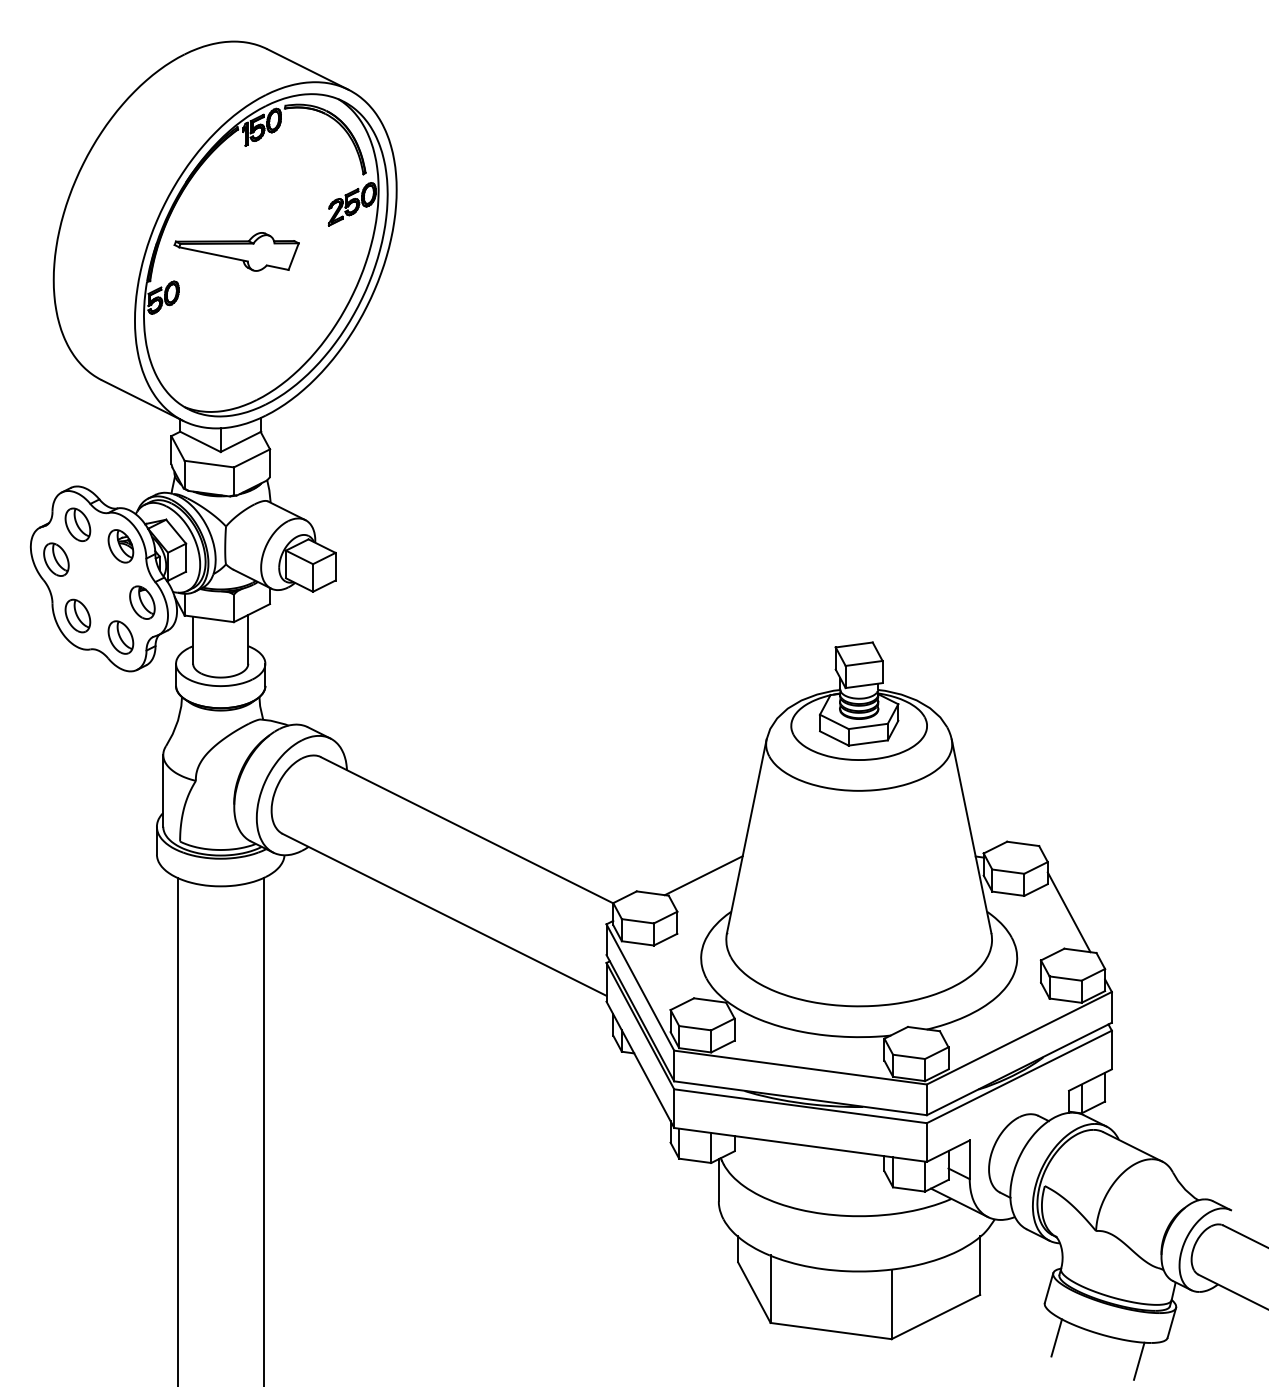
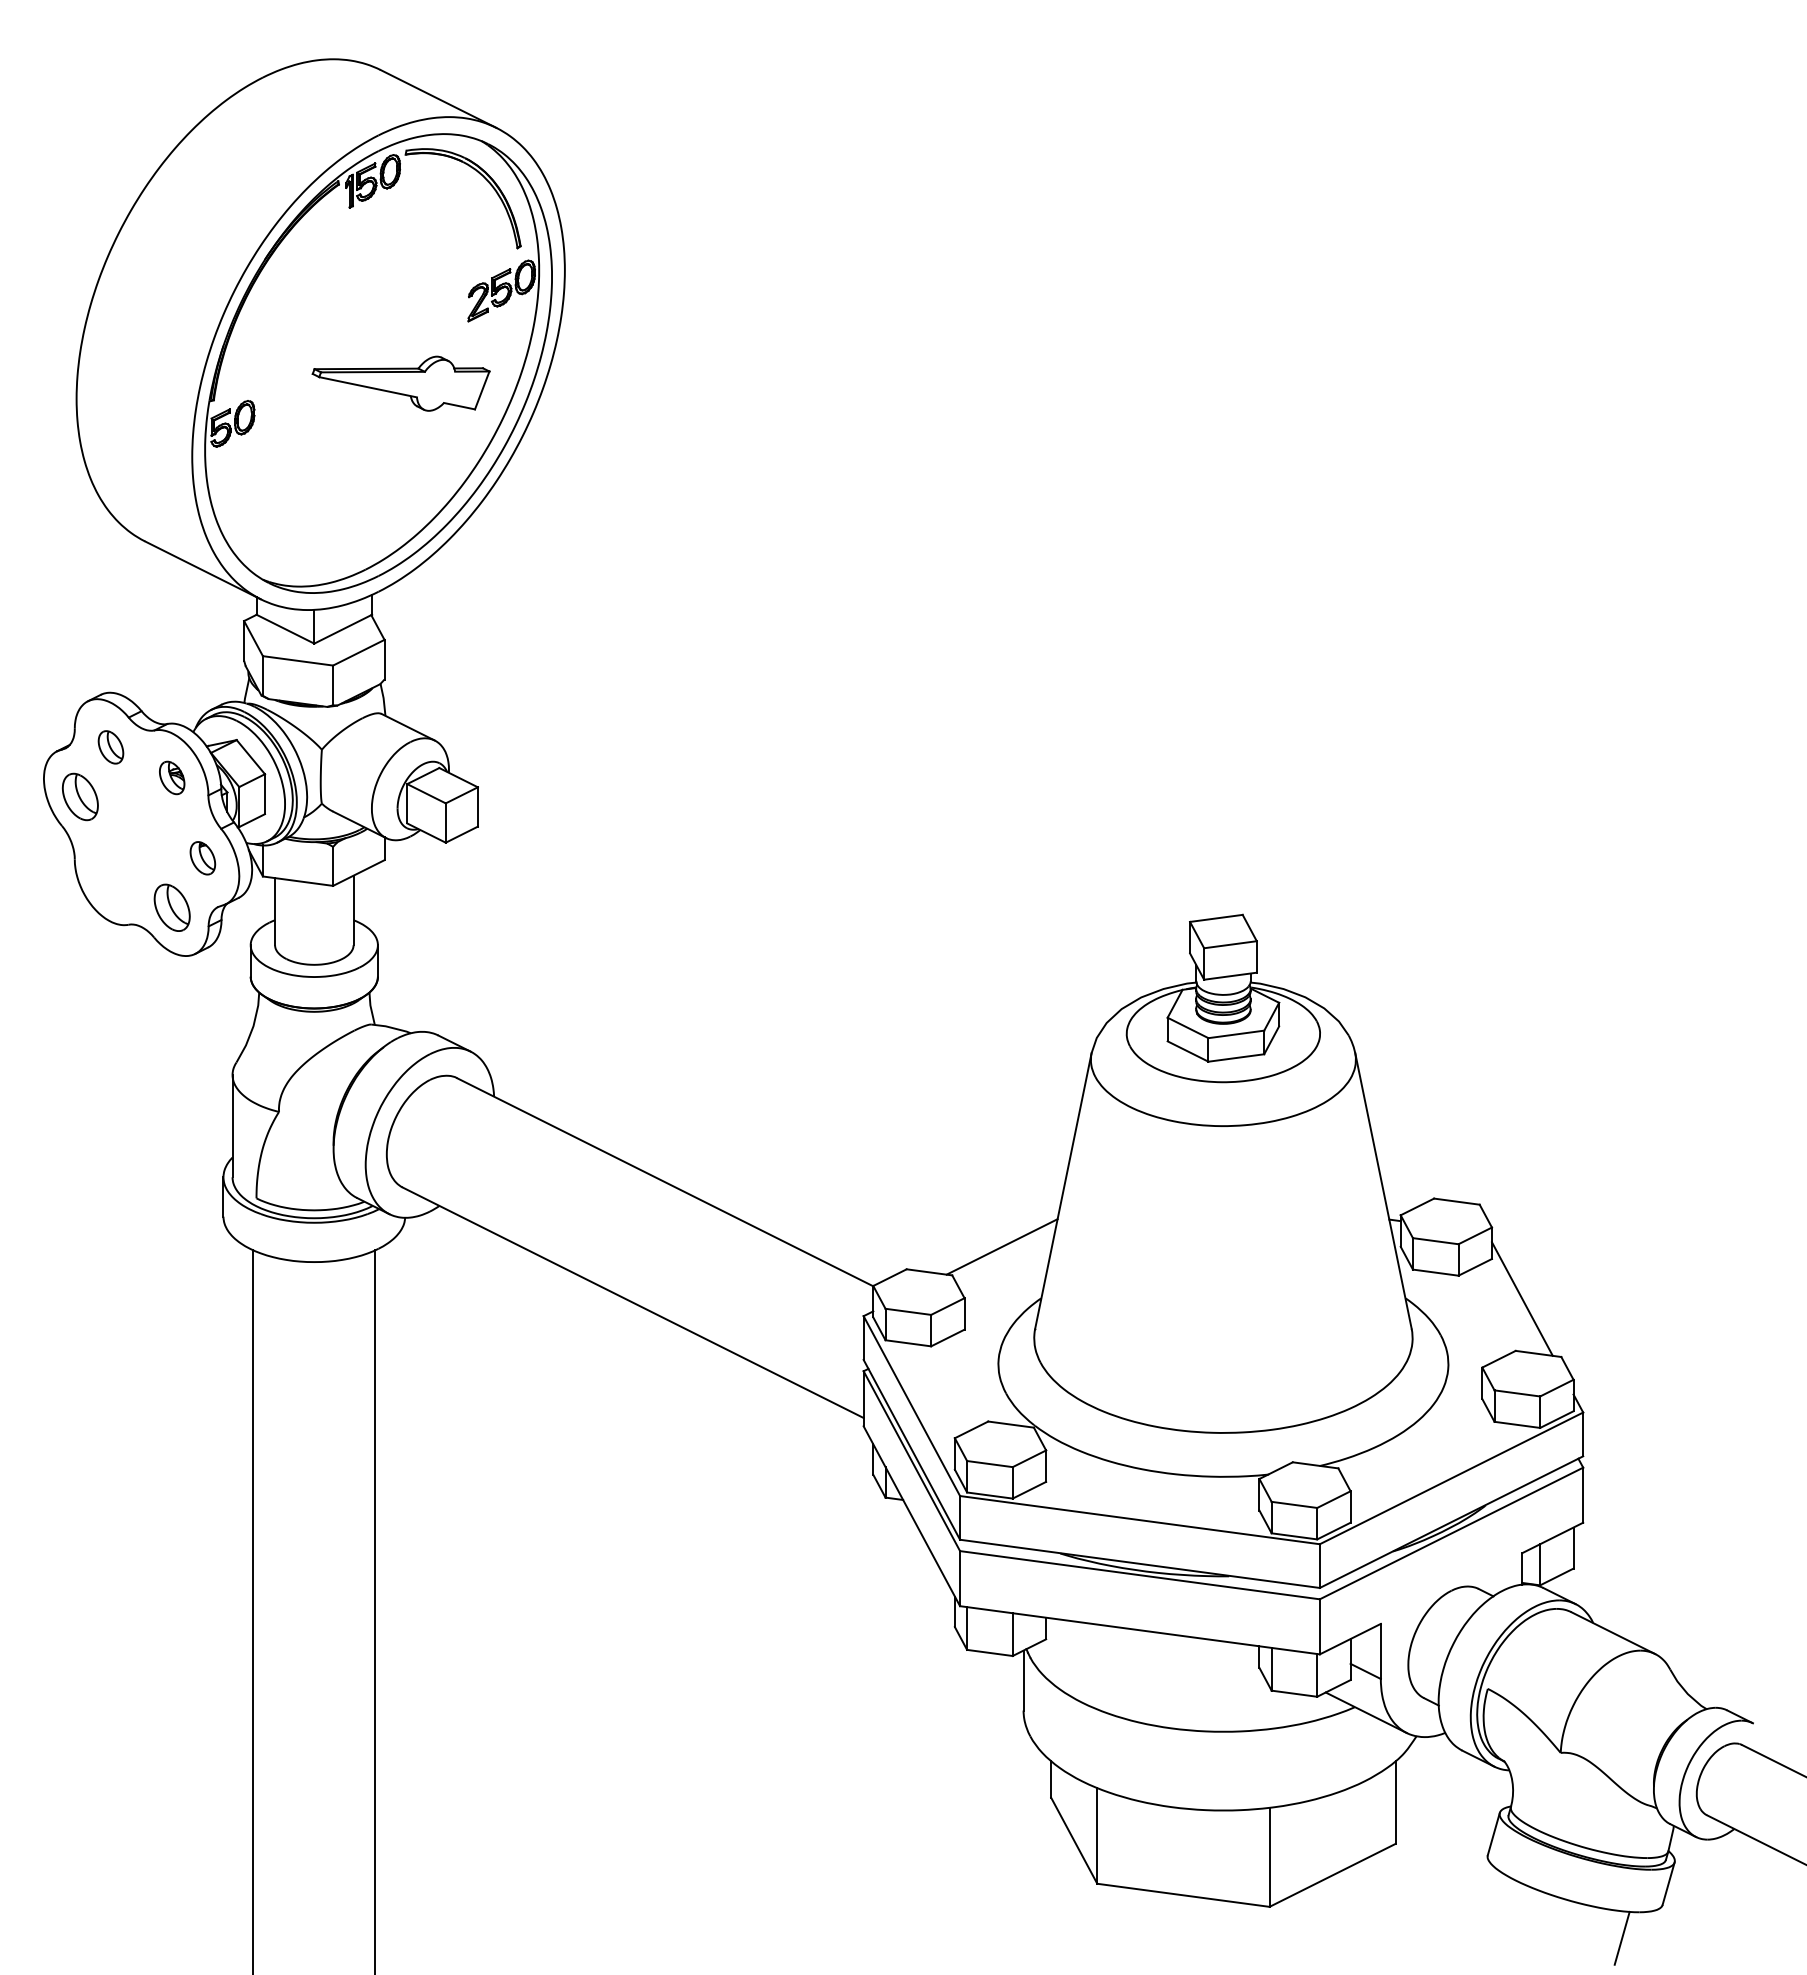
part: (236, 251) -> (400, 383), moved
part: (77, 524) -> (110, 747), size x0.7
part: (120, 546) -> (171, 777), size x0.7
part: (142, 602) -> (202, 858), size x0.7
part: (77, 616) -> (110, 877), removed
line: (1056, 1337) -> (1504, 1904), removed

